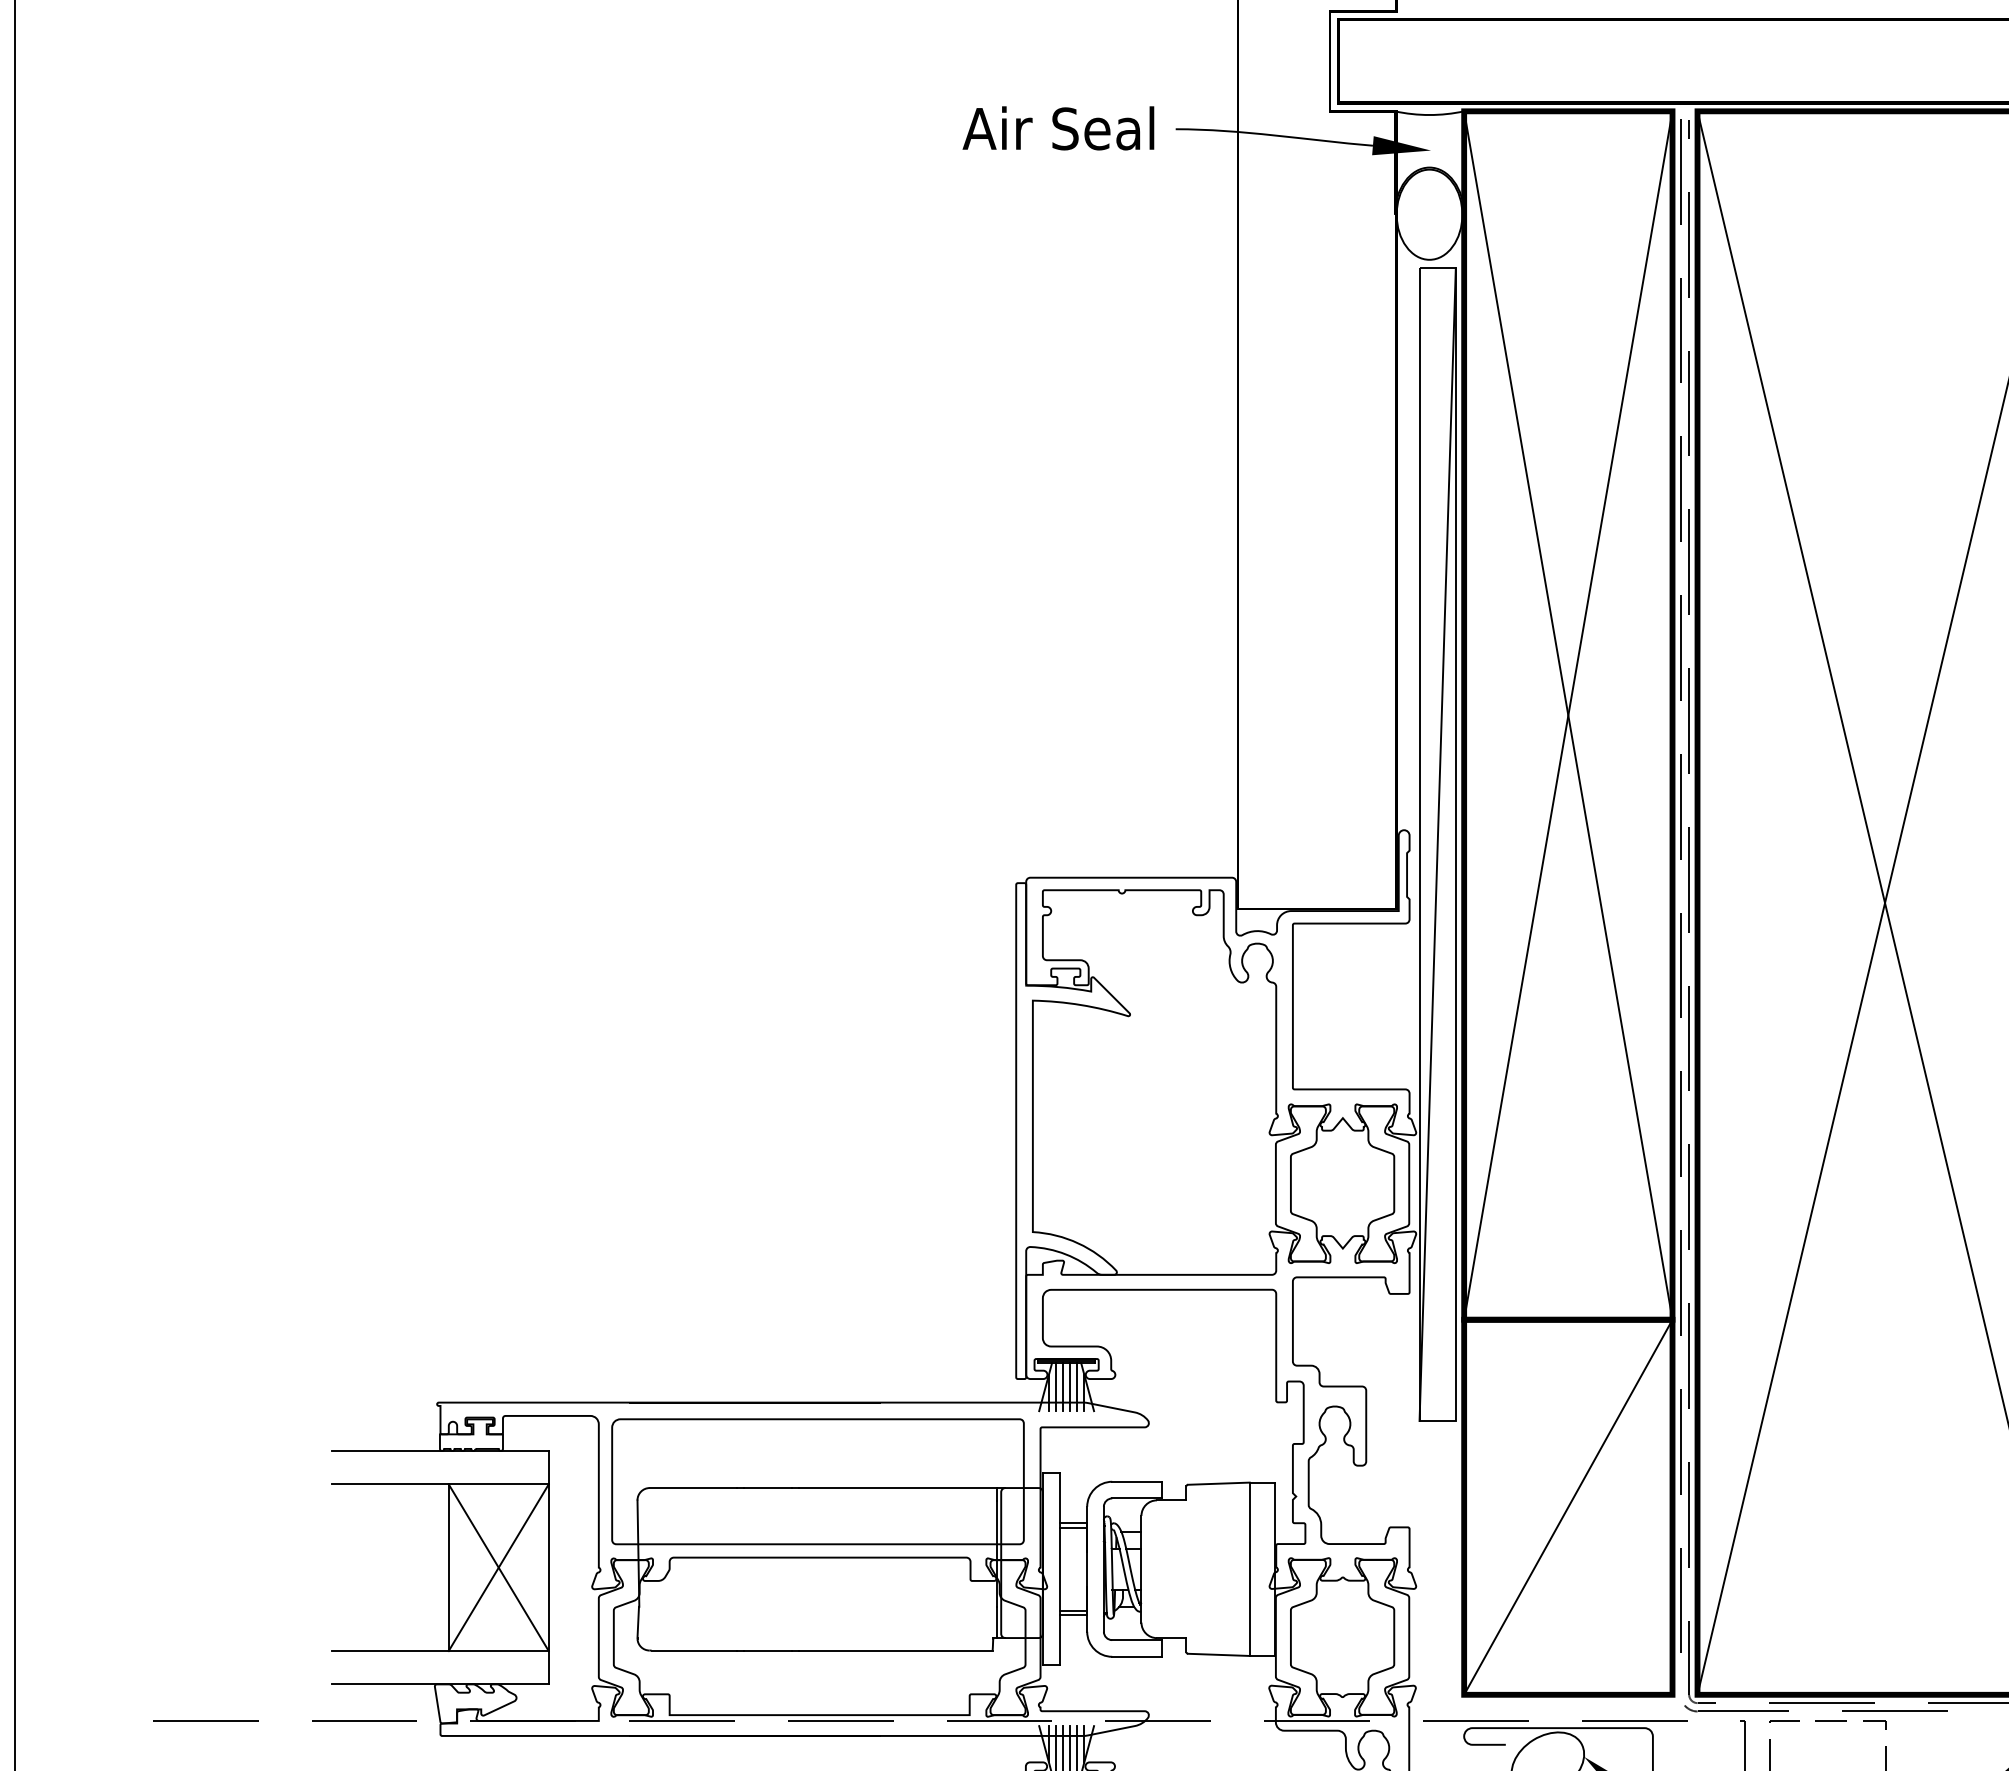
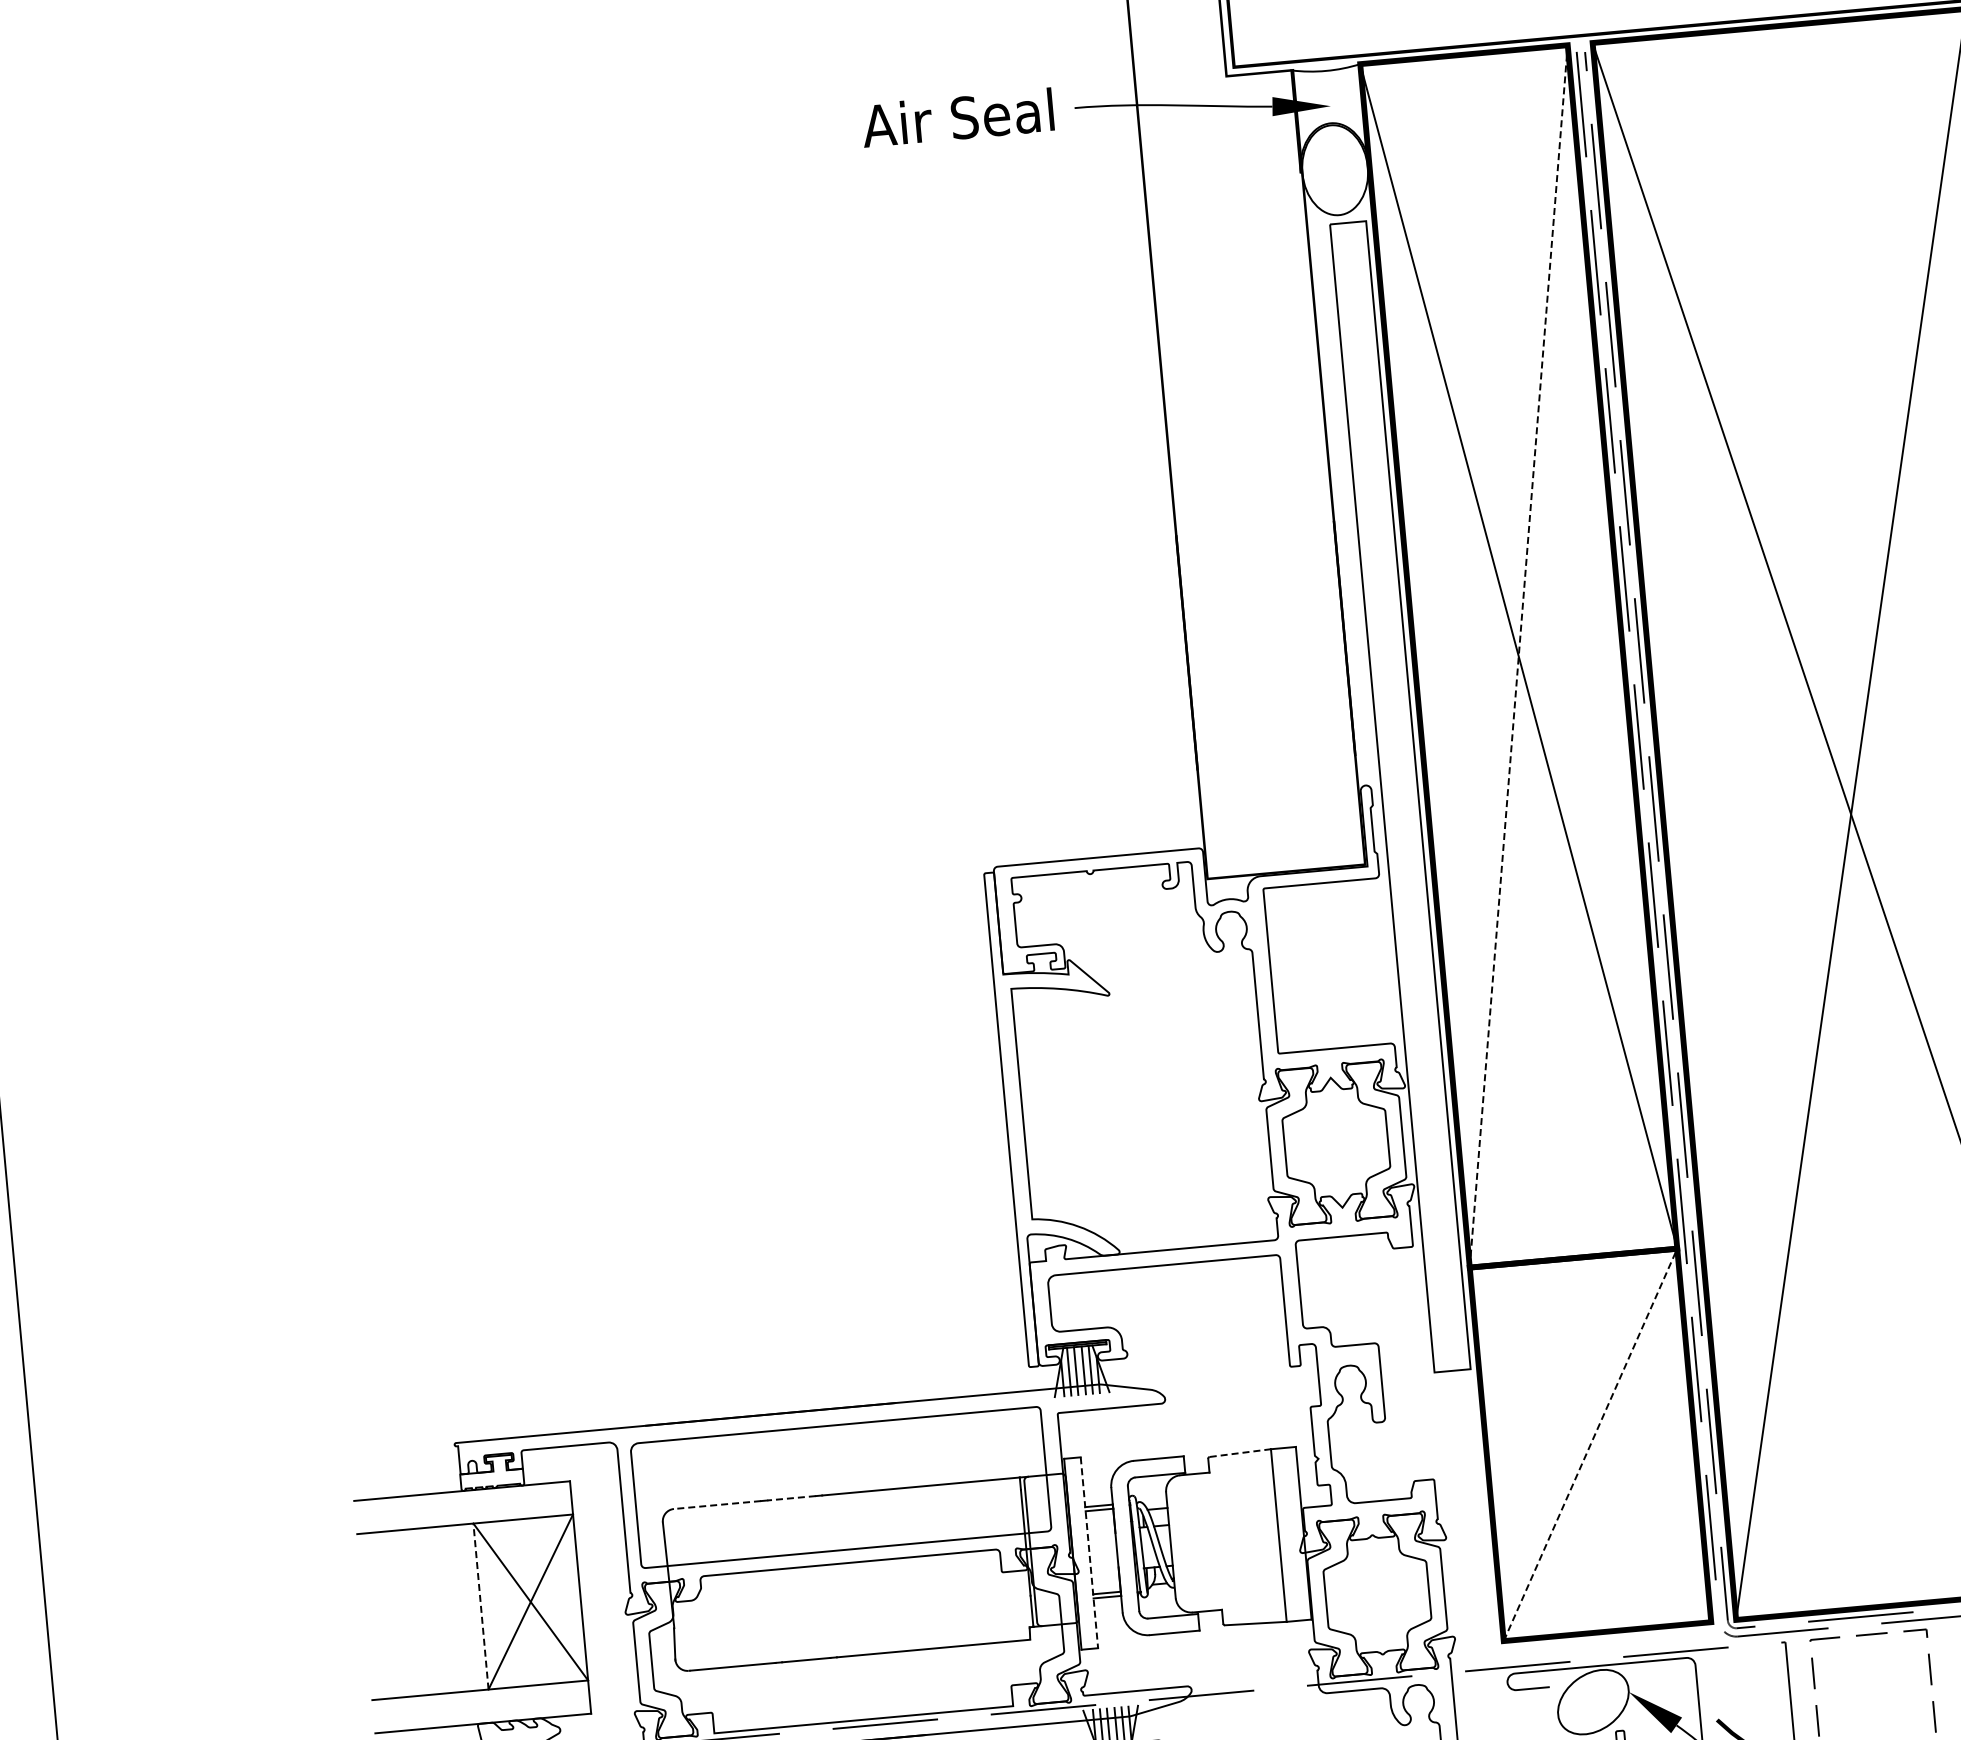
line: (1568, 715) -> (1518, 656), solid -> dashed
line: (1437, 844) -> (1400, 796), removed
line: (1218, 1483) -> (1239, 1452), solid -> dashed
line: (693, 1488) -> (717, 1505), solid -> dashed
line: (767, 1488) -> (791, 1498), solid -> dashed
line: (1568, 1507) -> (1590, 1445), solid -> dashed
line: (448, 1567) -> (480, 1606), solid -> dashed
line: (1059, 1569) -> (1089, 1552), solid -> dashed

